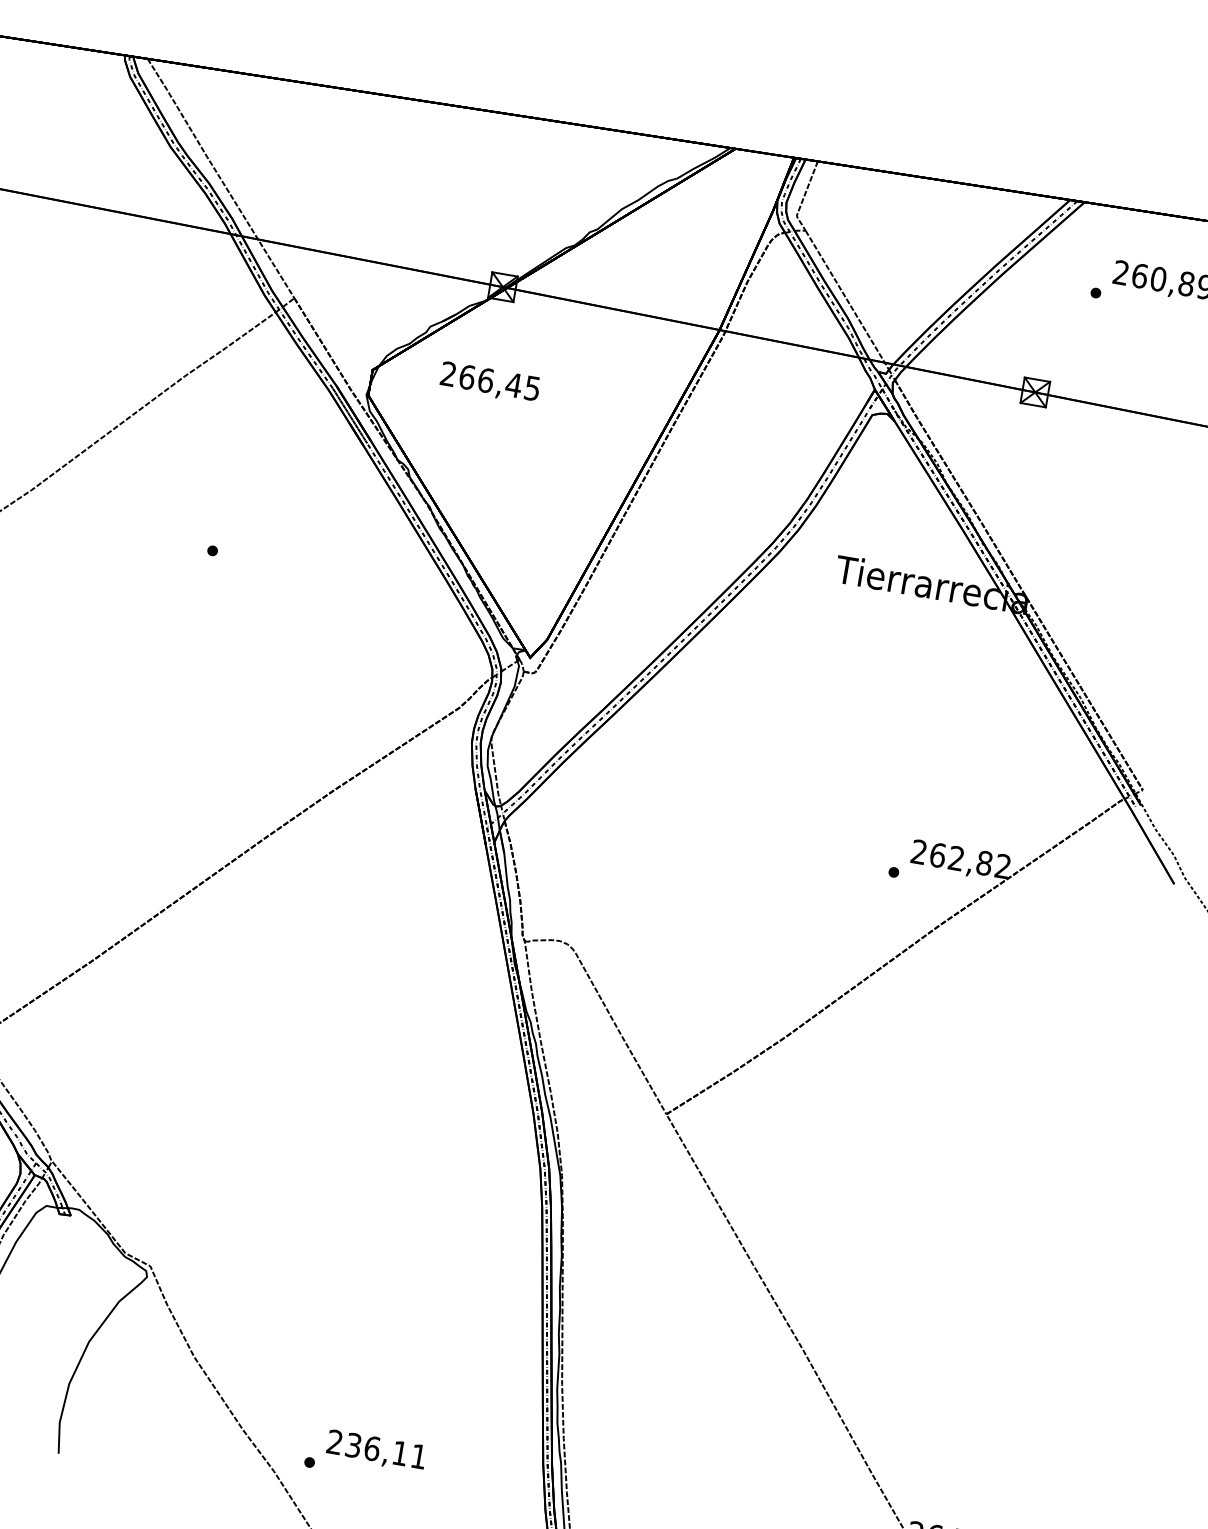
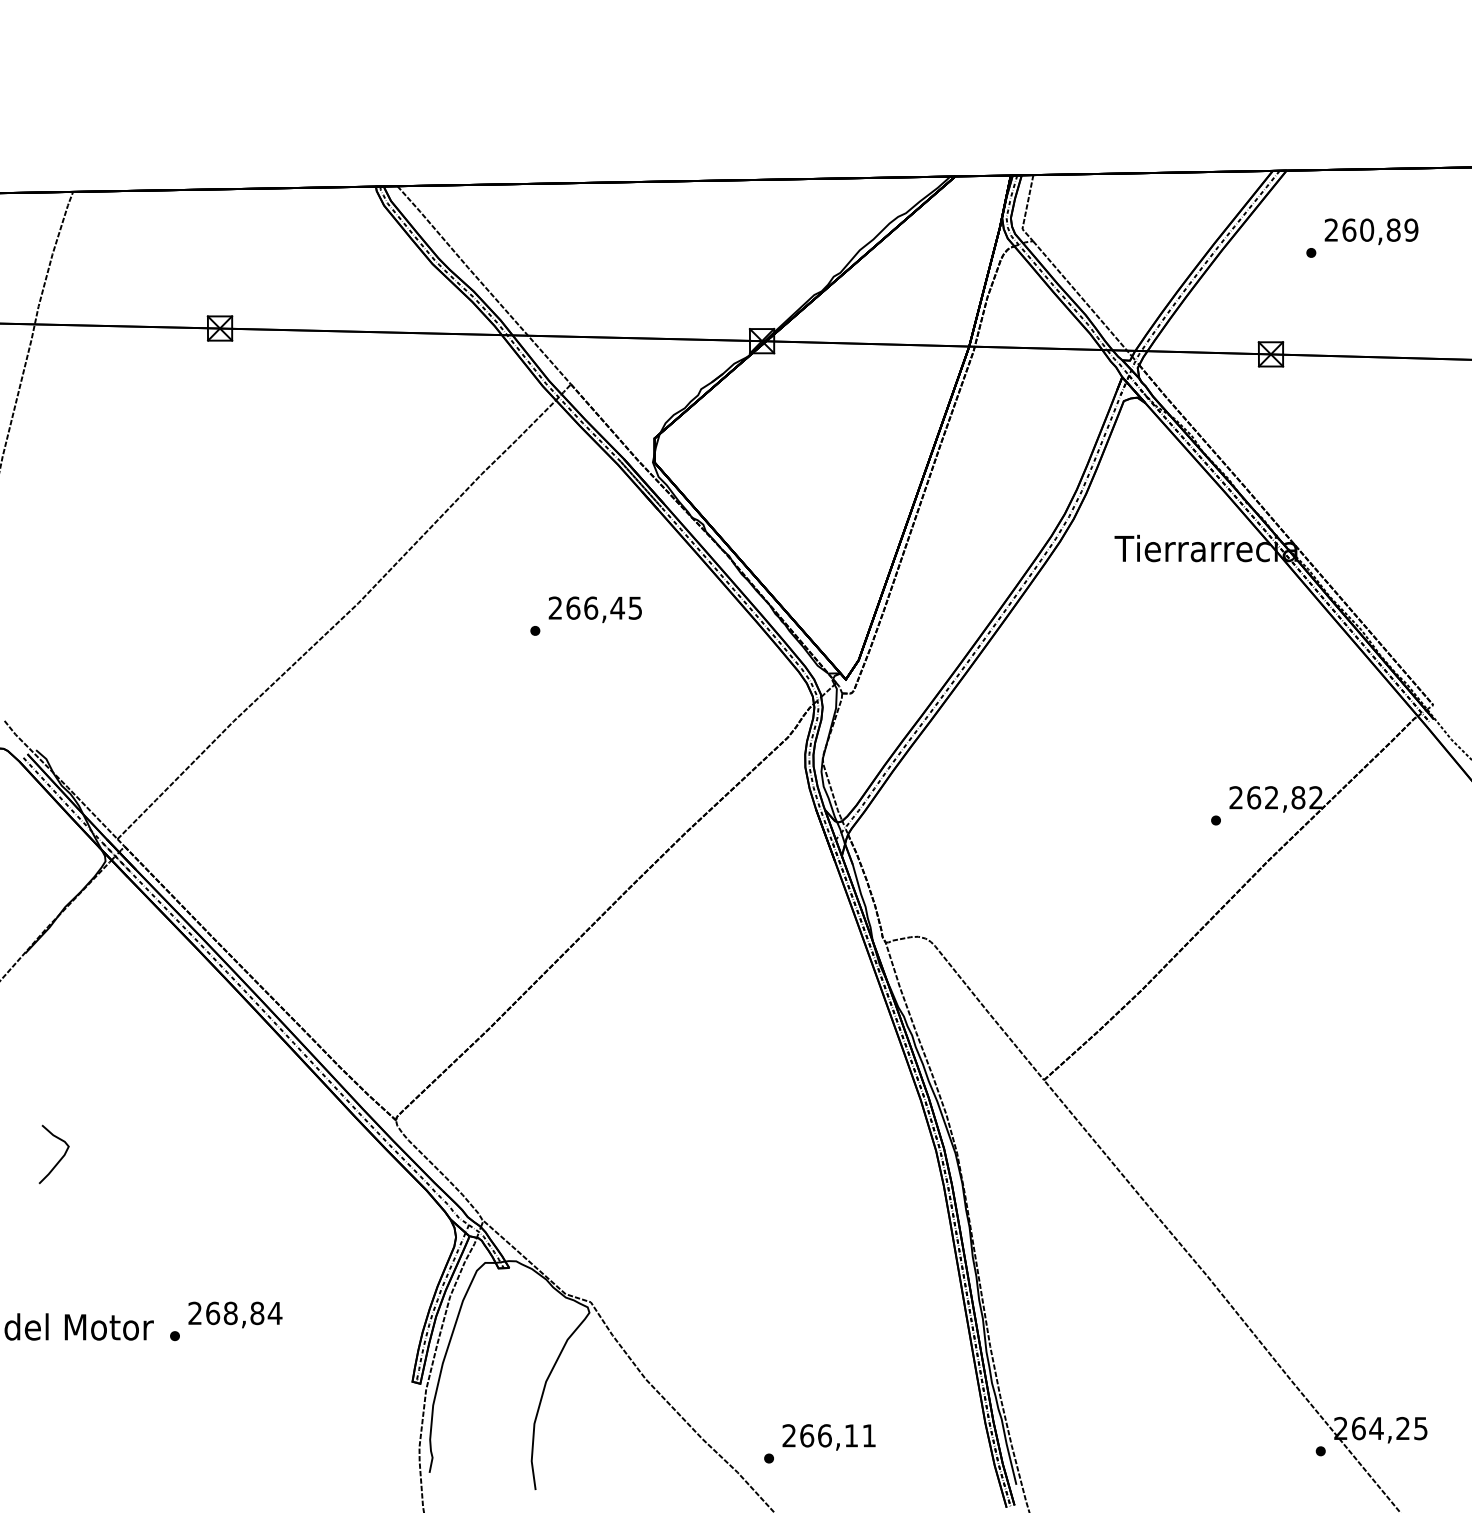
text: (489, 382) -> (594, 609), moved
text: (354, 1445) -> (807, 1435), 236,11 -> 266,11

